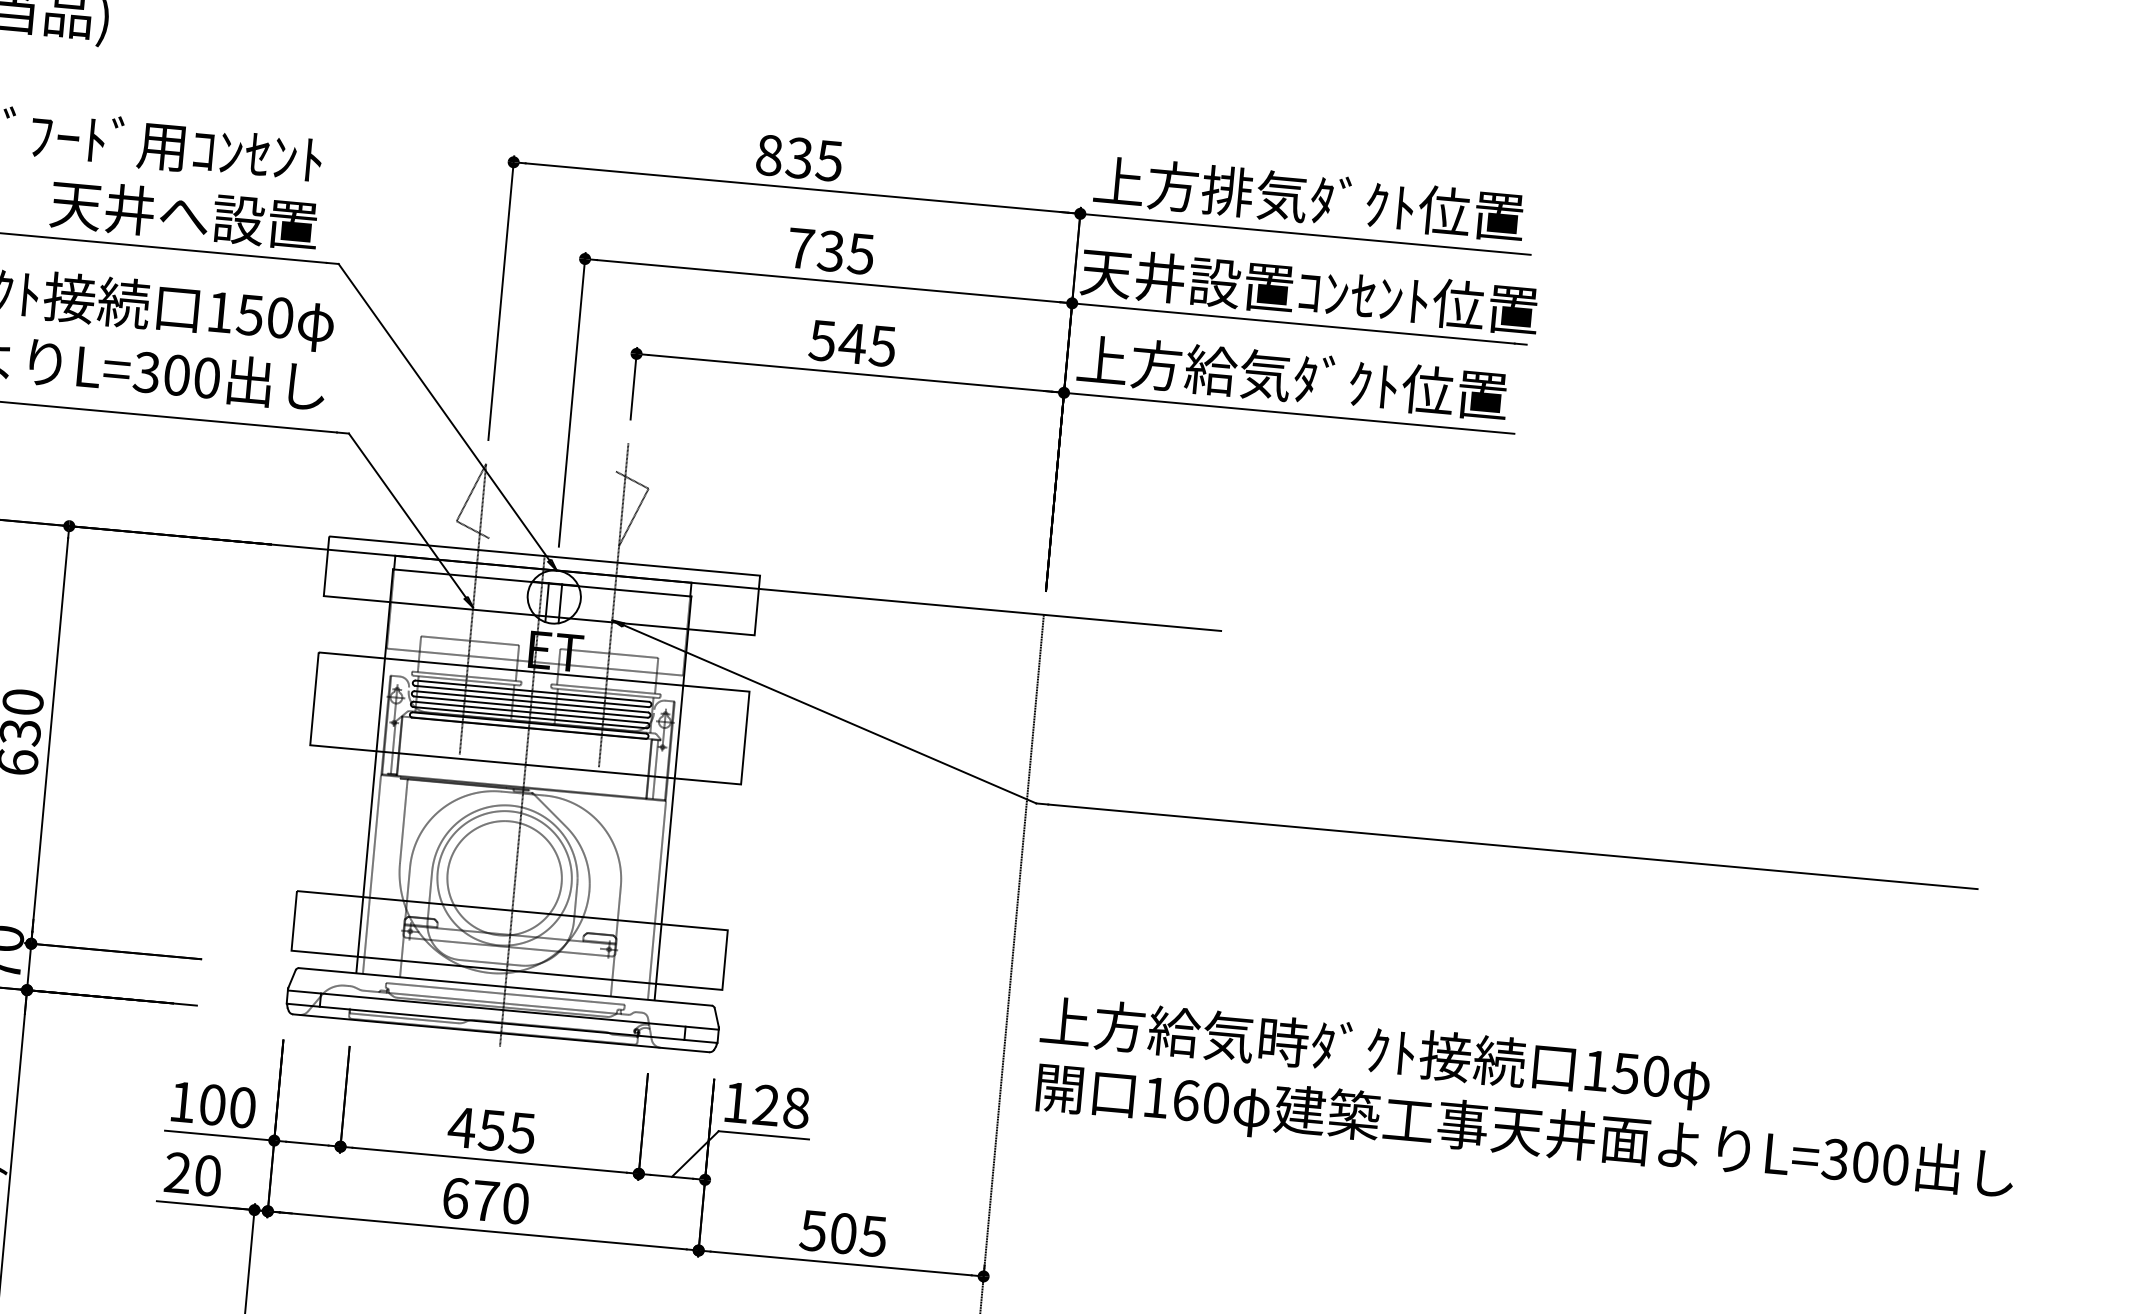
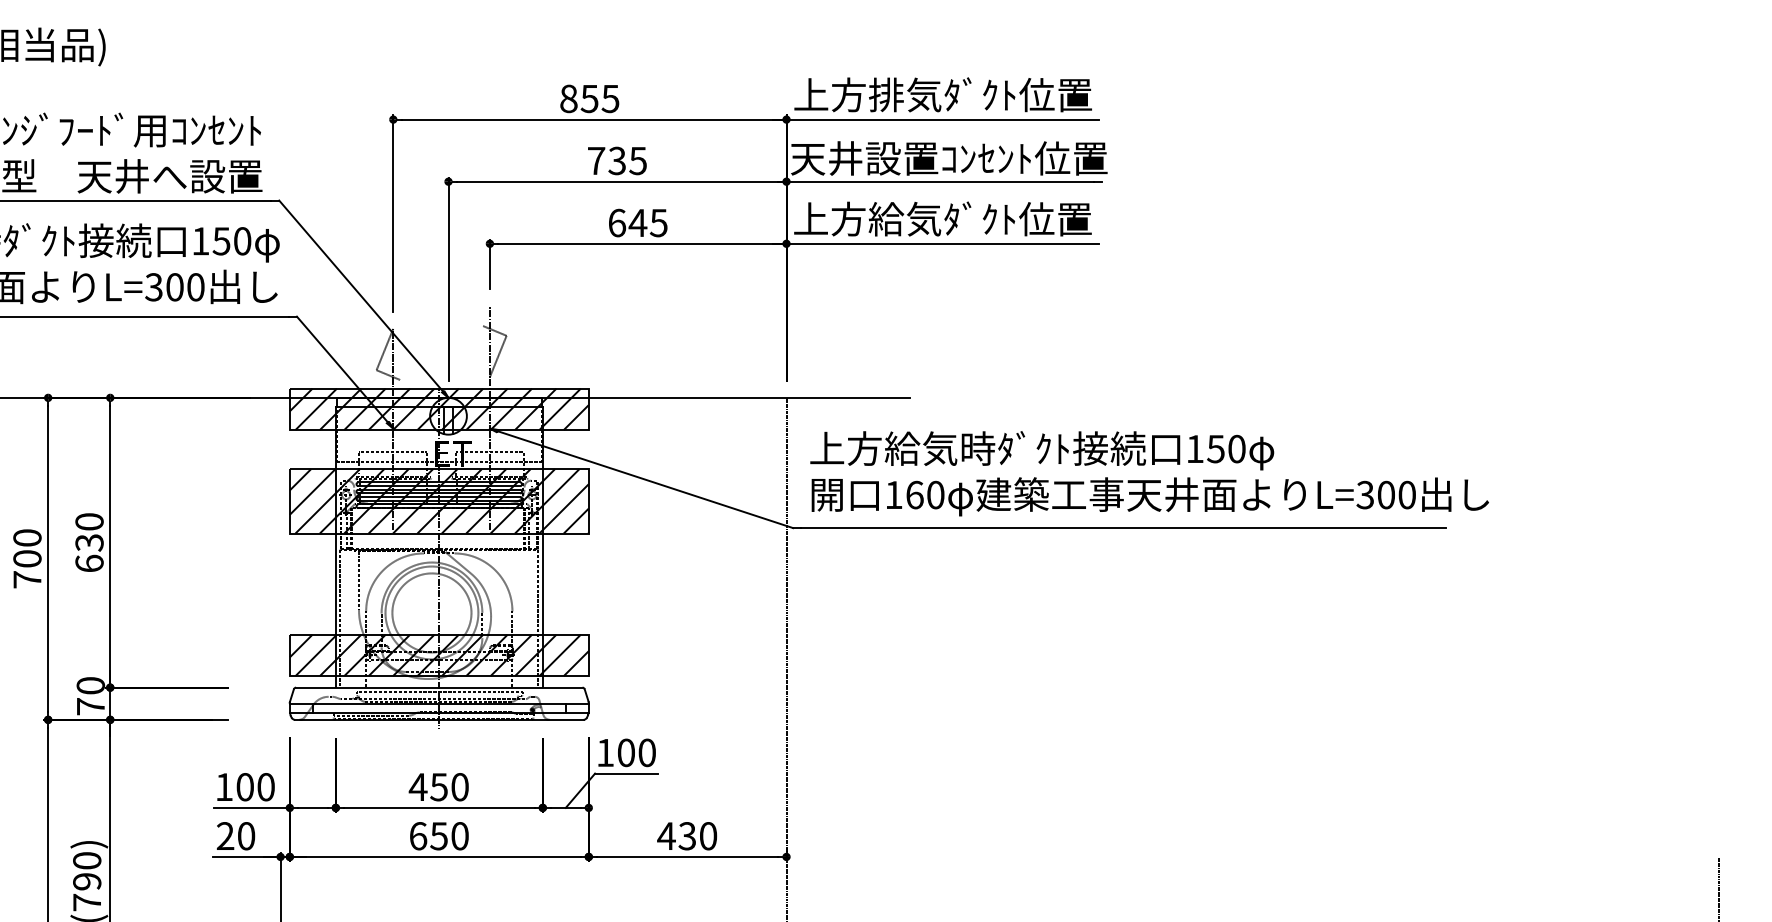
text: (799, 157) -> (589, 98), 835 -> 855
text: (823, 339) -> (617, 222), 545 -> 645
hatch: (540, 585) -> (438, 409), added
hatch: (528, 718) -> (438, 501), added
hatch: (508, 940) -> (438, 655), added
text: (1527, 1100) -> (1149, 473), moved
text: (781, 1106) -> (636, 752), 128 -> 100
text: (521, 1133) -> (459, 787), 455 -> 450
text: (484, 1201) -> (438, 836), 670 -> 650
text: (843, 1233) -> (687, 836), 505 -> 430

